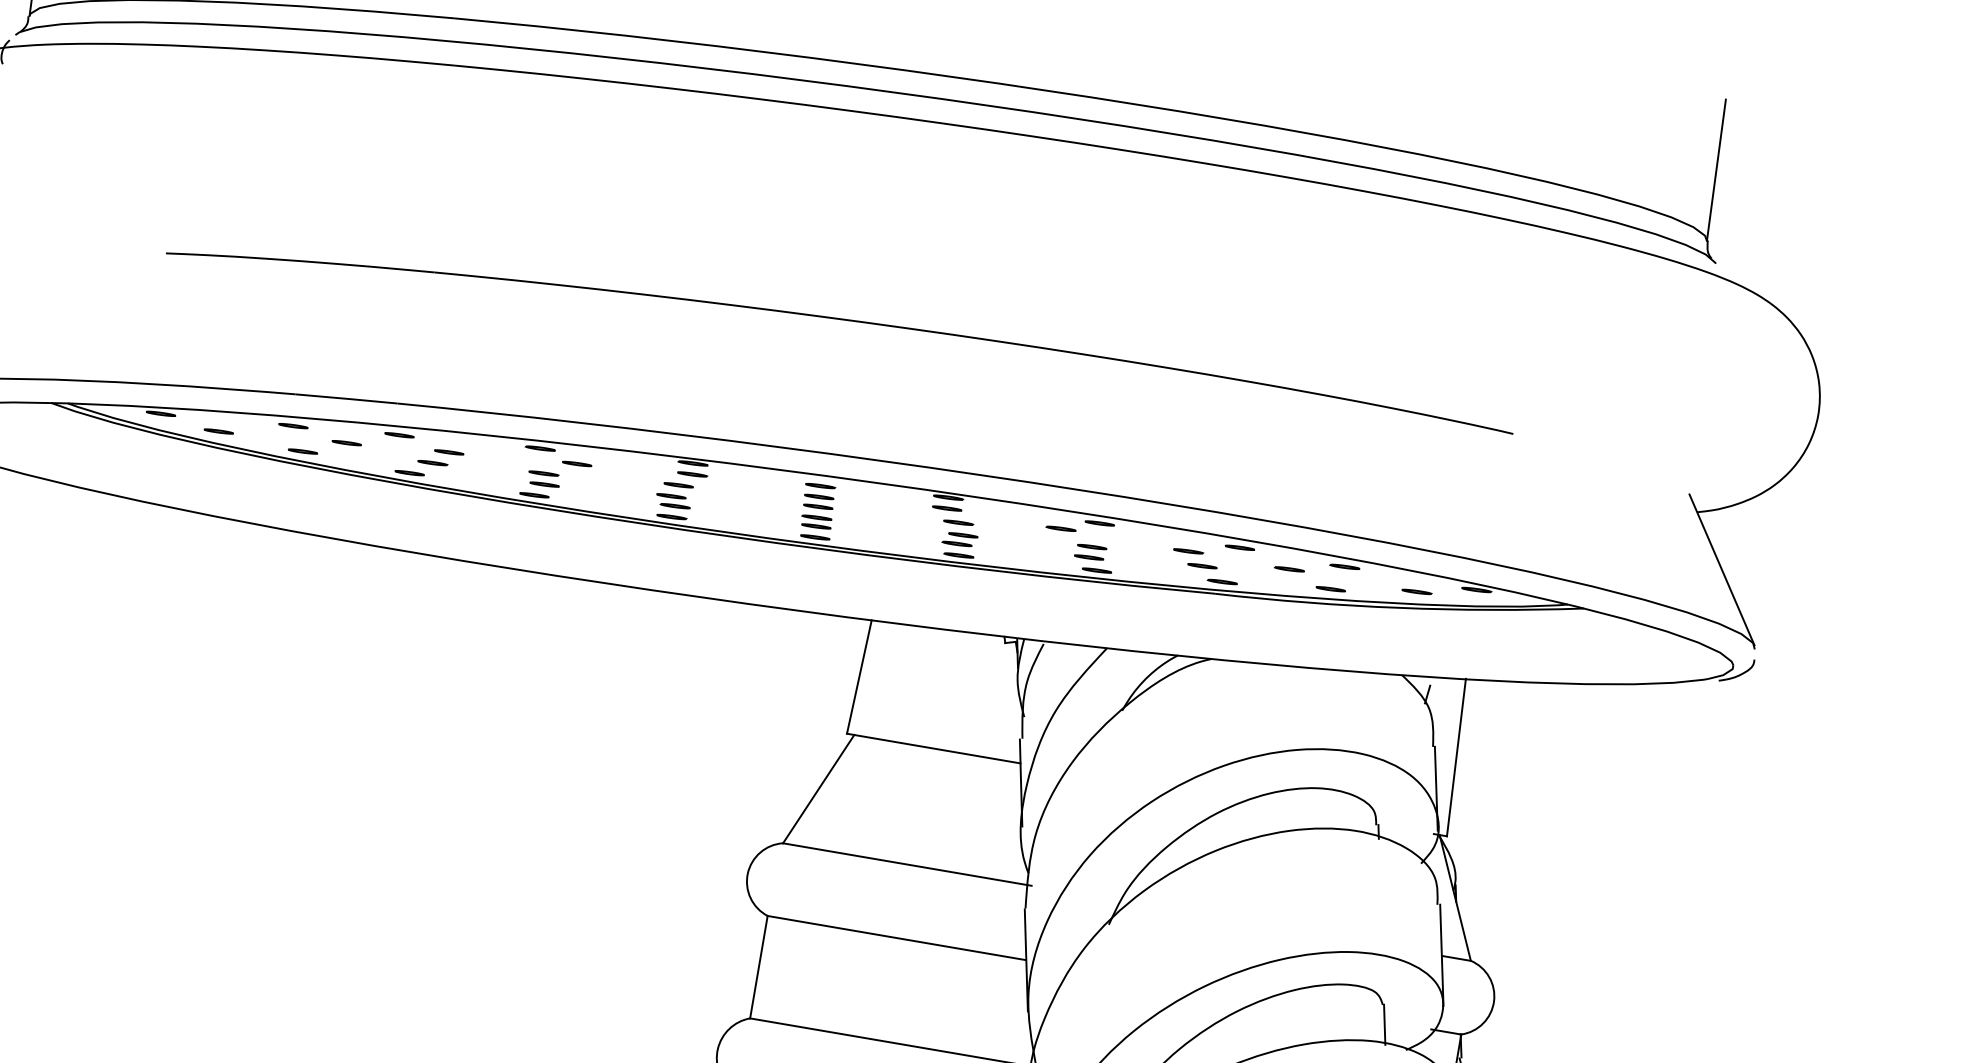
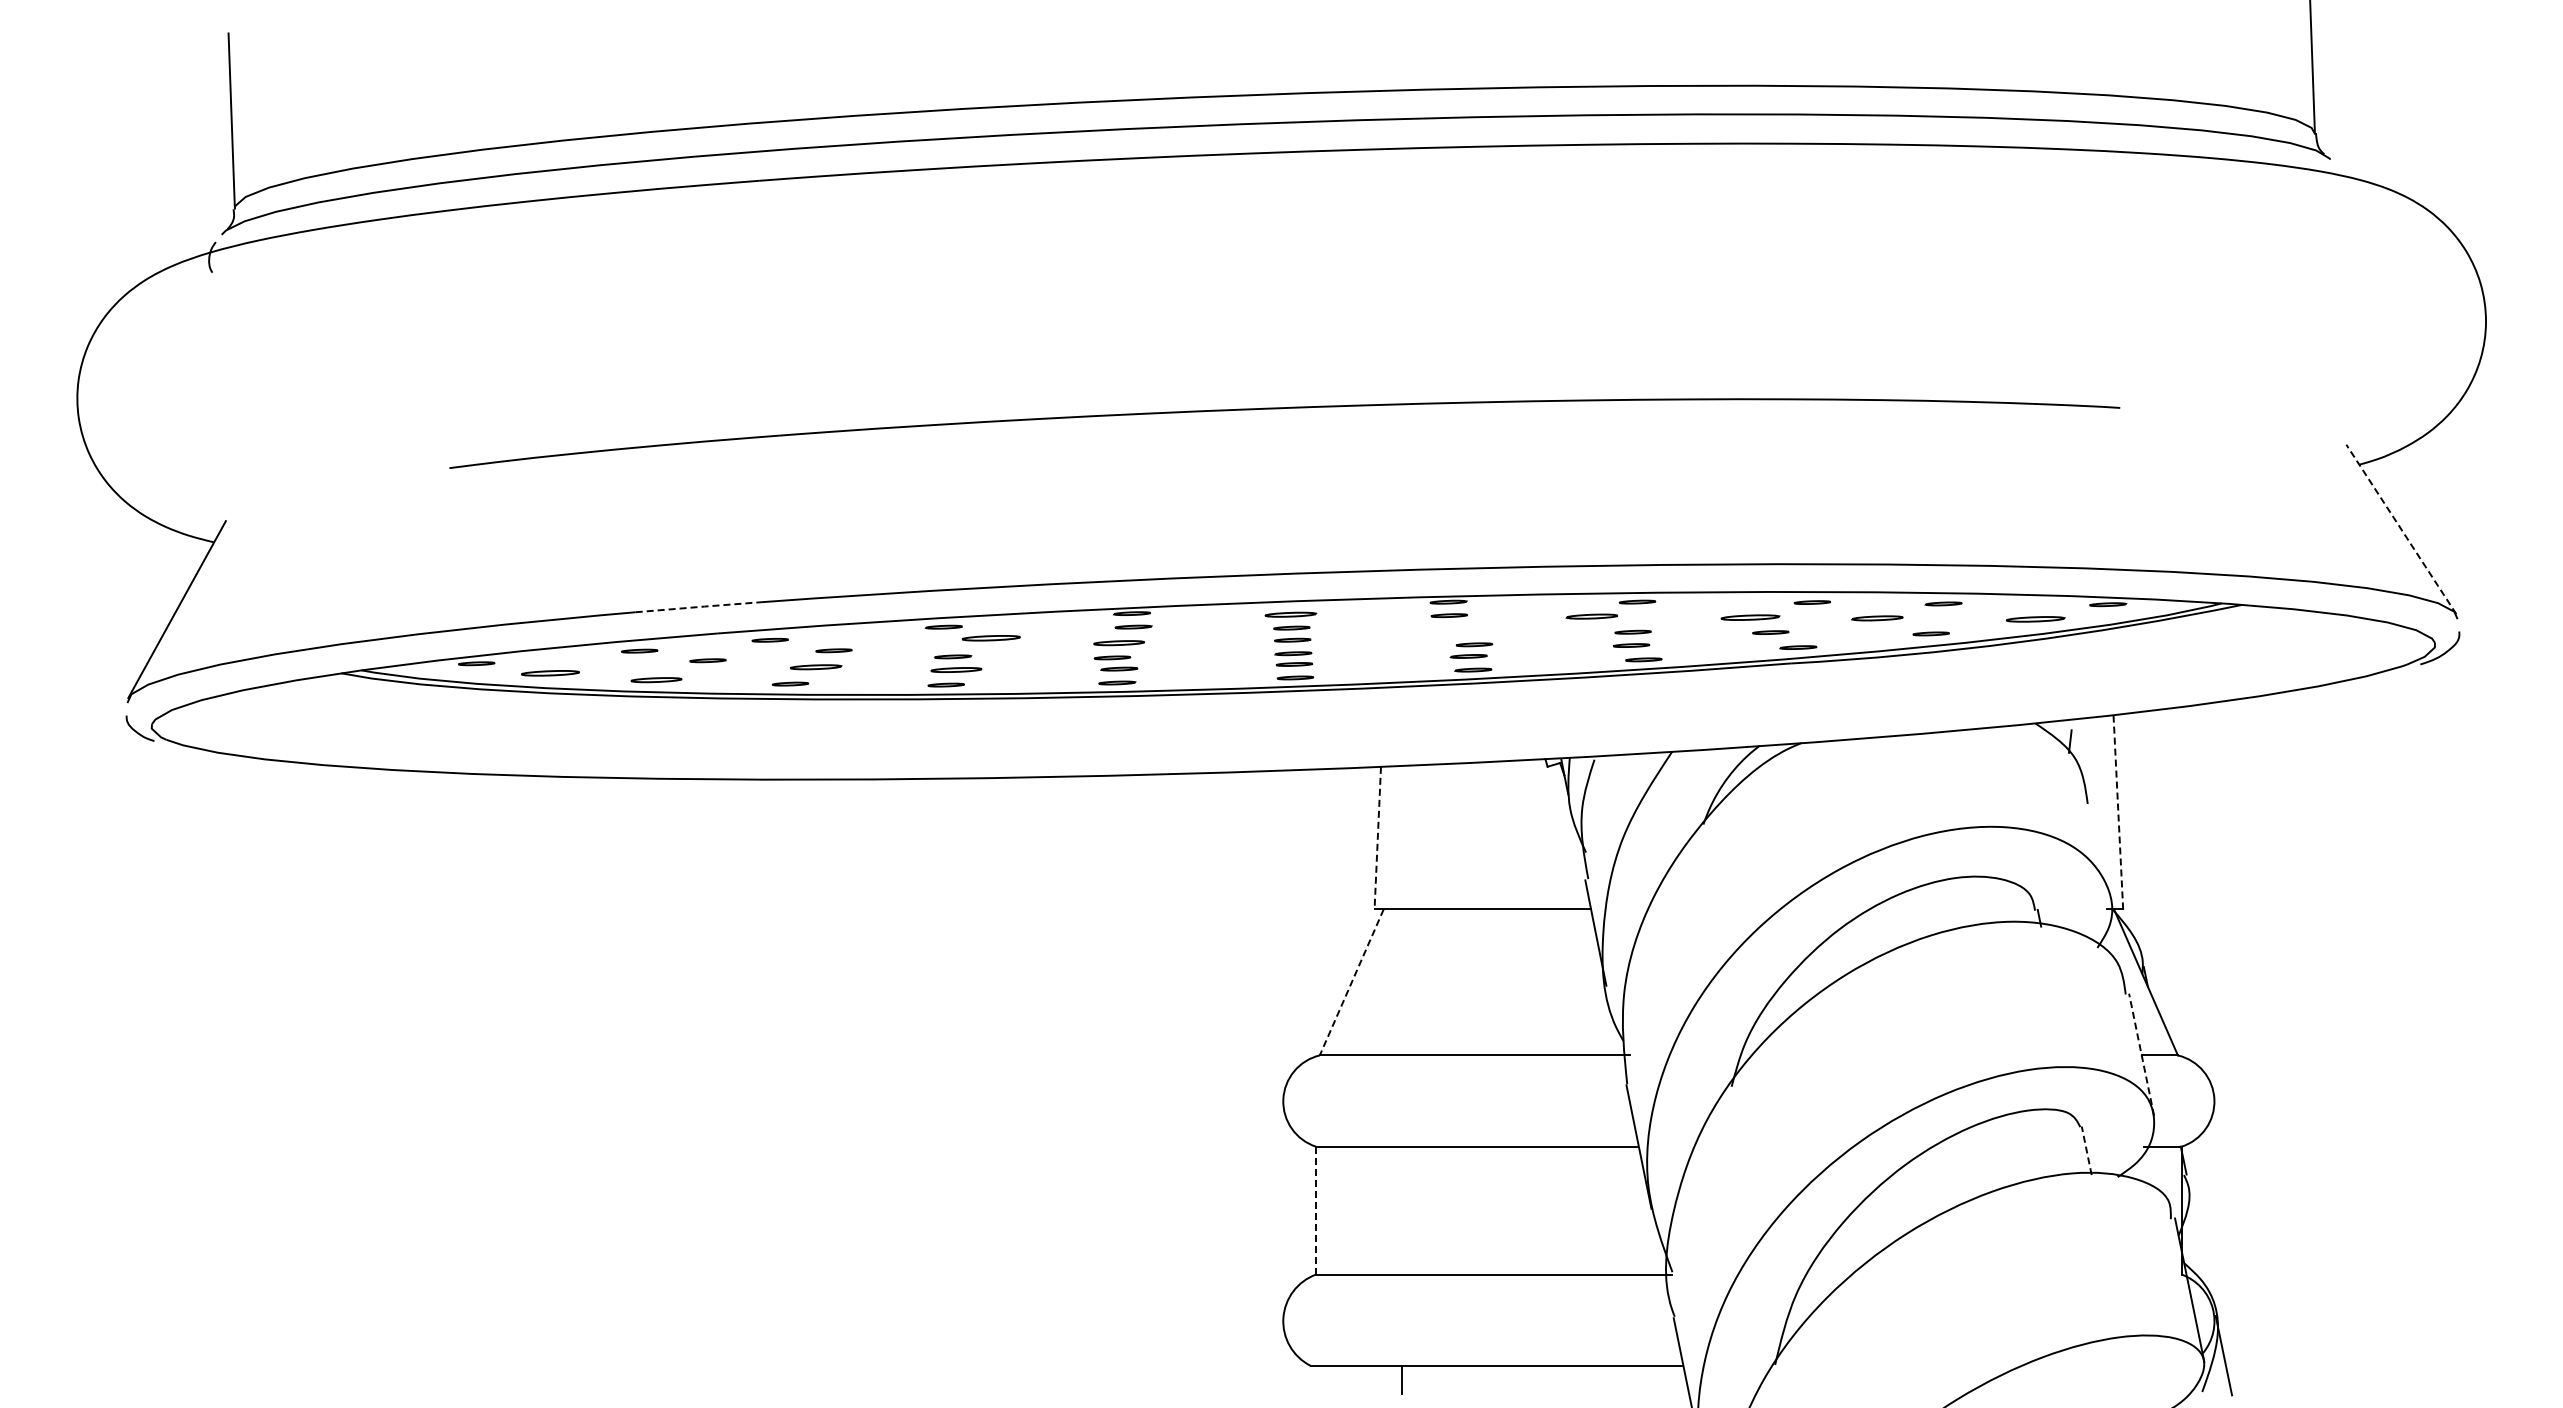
line: (346, 399) -> (698, 607), solid -> dashed
part: (218, 430) -> (550, 672), size x1.6
part: (302, 451) -> (656, 679), size x1.4
part: (432, 462) -> (816, 666), size x1.4
part: (577, 464) -> (991, 638), size x1.6
part: (544, 484) -> (956, 669), size x1.4
part: (678, 484) -> (1118, 642), size x1.4
part: (820, 486) -> (1291, 614), size x1.4
part: (958, 522) -> (1466, 630), removed
part: (1060, 528) -> (1591, 616), size x1.4
part: (1188, 551) -> (1750, 617), size x1.6
part: (1289, 569) -> (1876, 618), size x1.4
line: (1722, 569) -> (2401, 529), solid -> dashed
part: (1417, 592) -> (2036, 619), size x1.6
line: (859, 677) -> (1377, 838), solid -> dashed
line: (1456, 757) -> (2118, 812), solid -> dashed
line: (1436, 788) -> (2100, 853), removed
line: (818, 789) -> (1351, 982), solid -> dashed
line: (1441, 955) -> (2141, 1054), solid -> dashed
line: (759, 967) -> (1316, 1210), solid -> dashed
line: (1384, 1024) -> (2086, 1150), solid -> dashed

